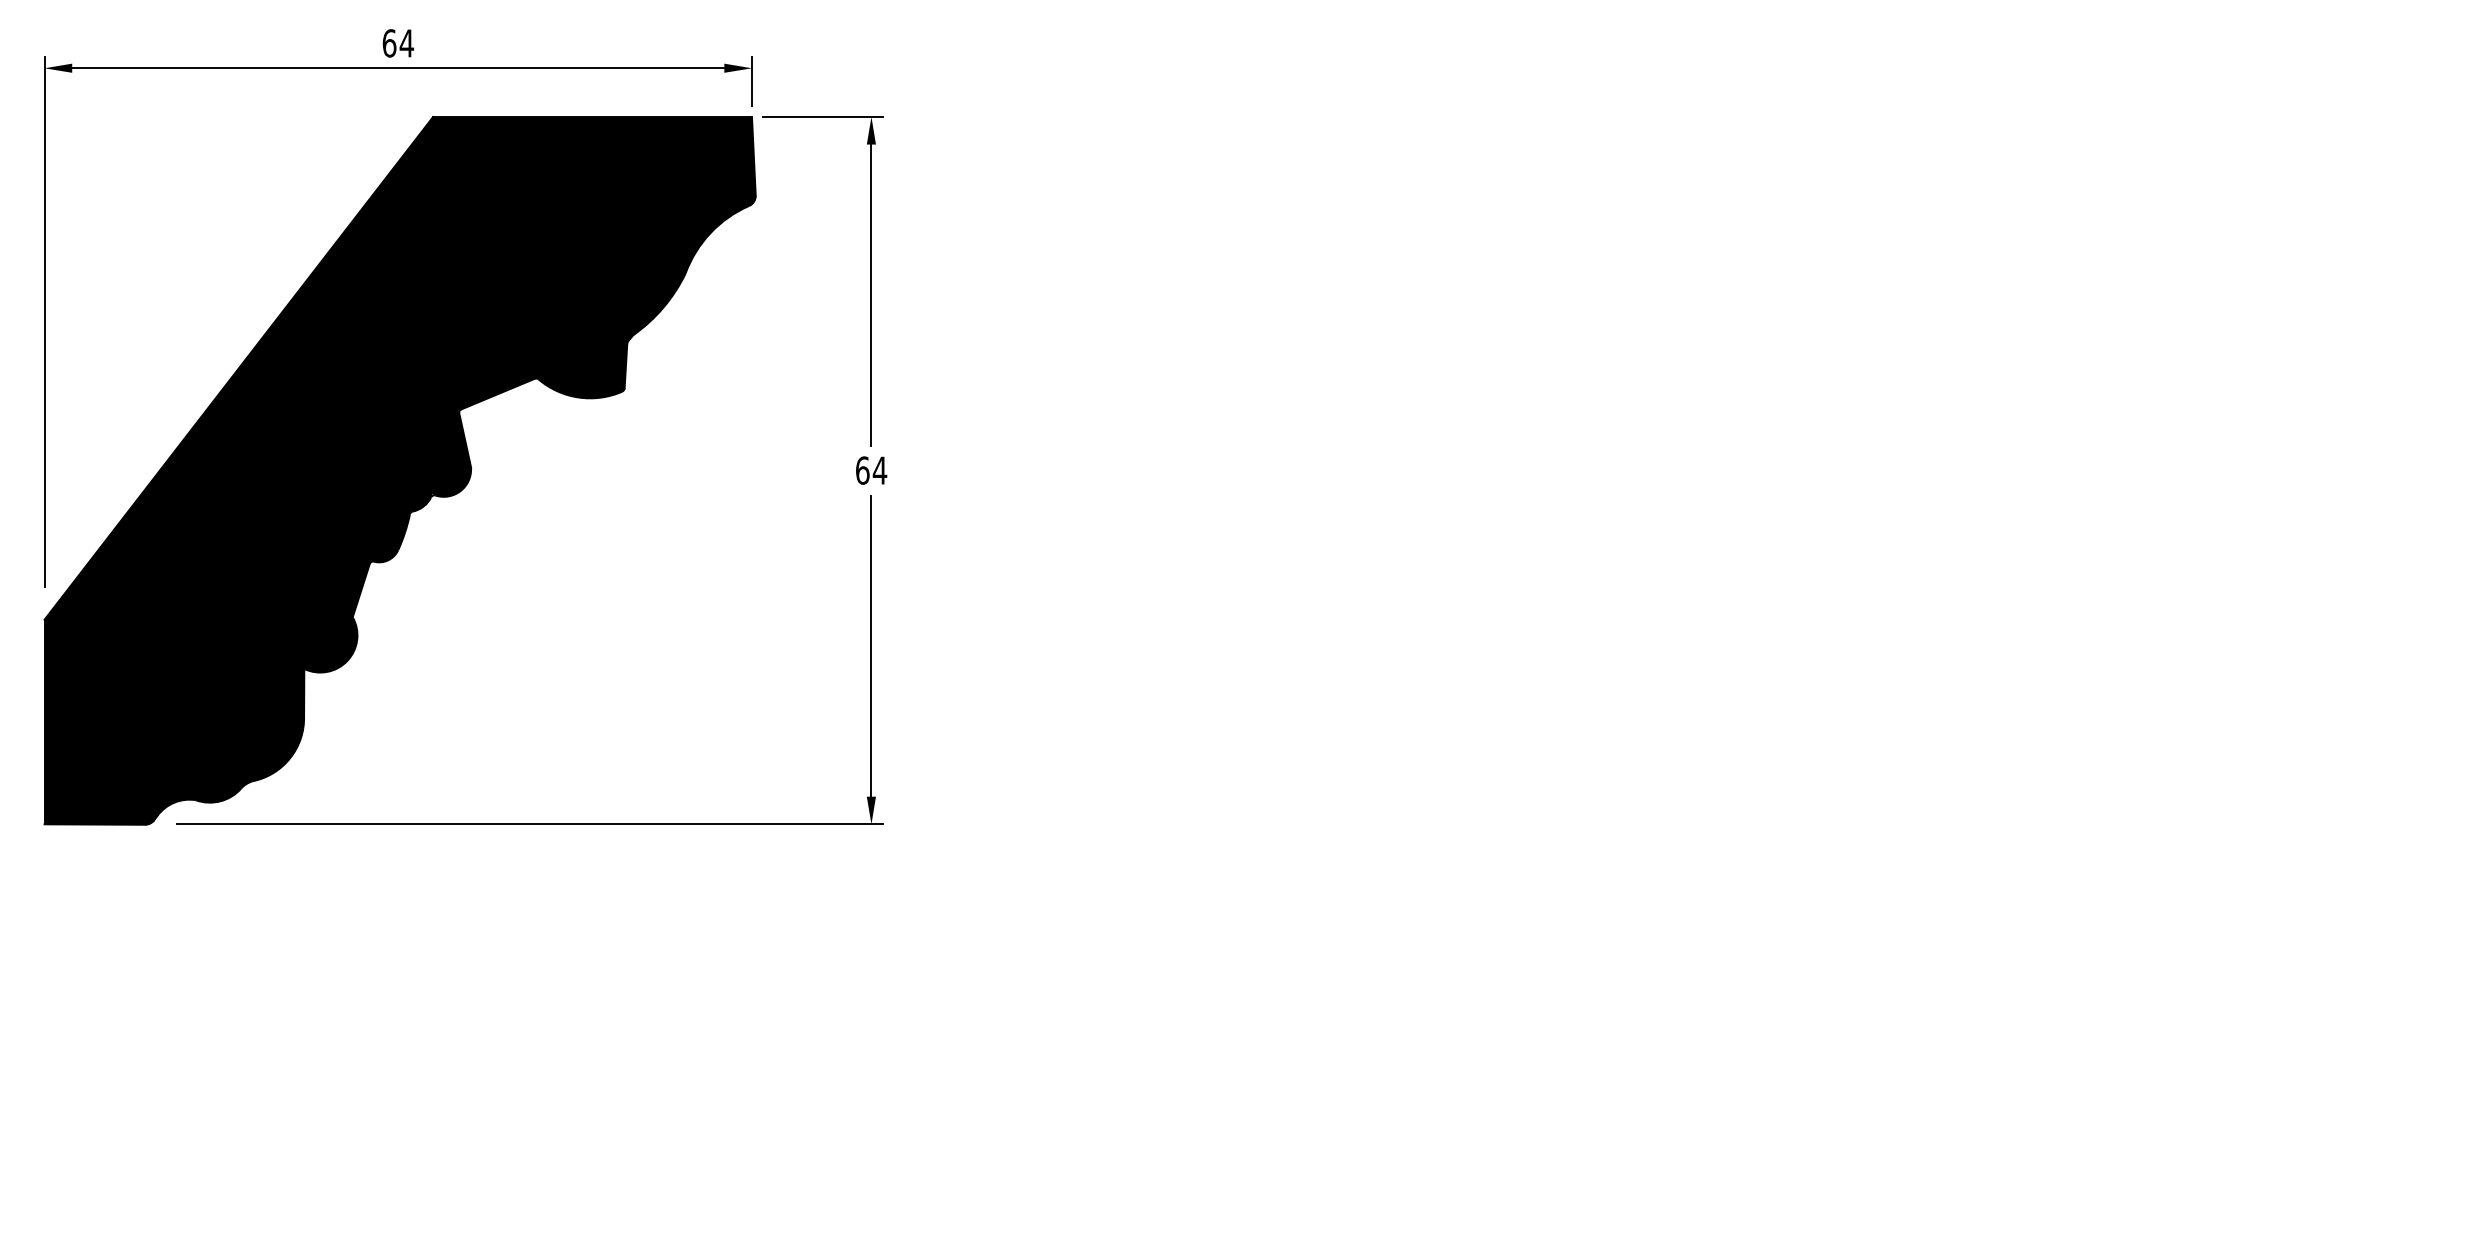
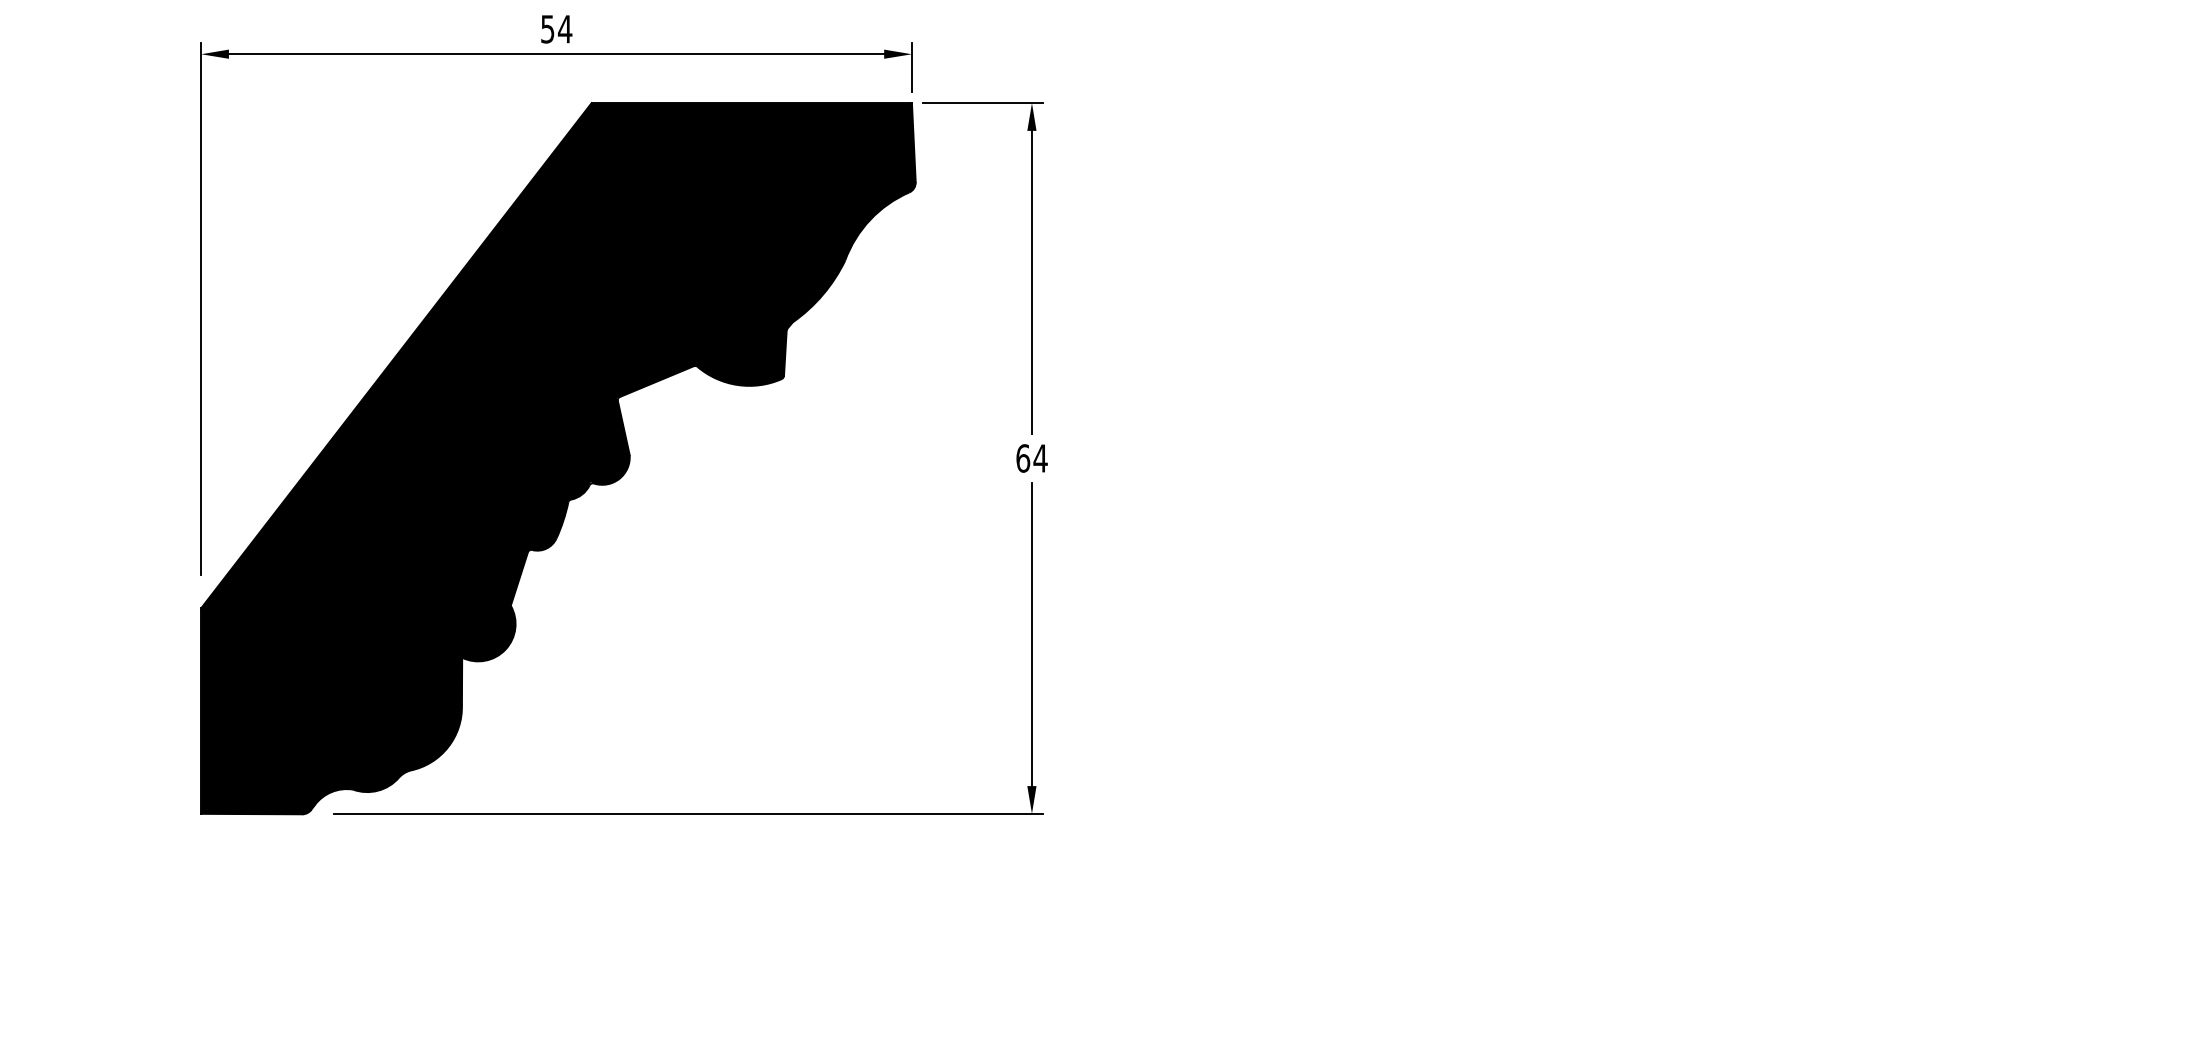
text: (389, 43) -> (547, 29), 64 -> 54

